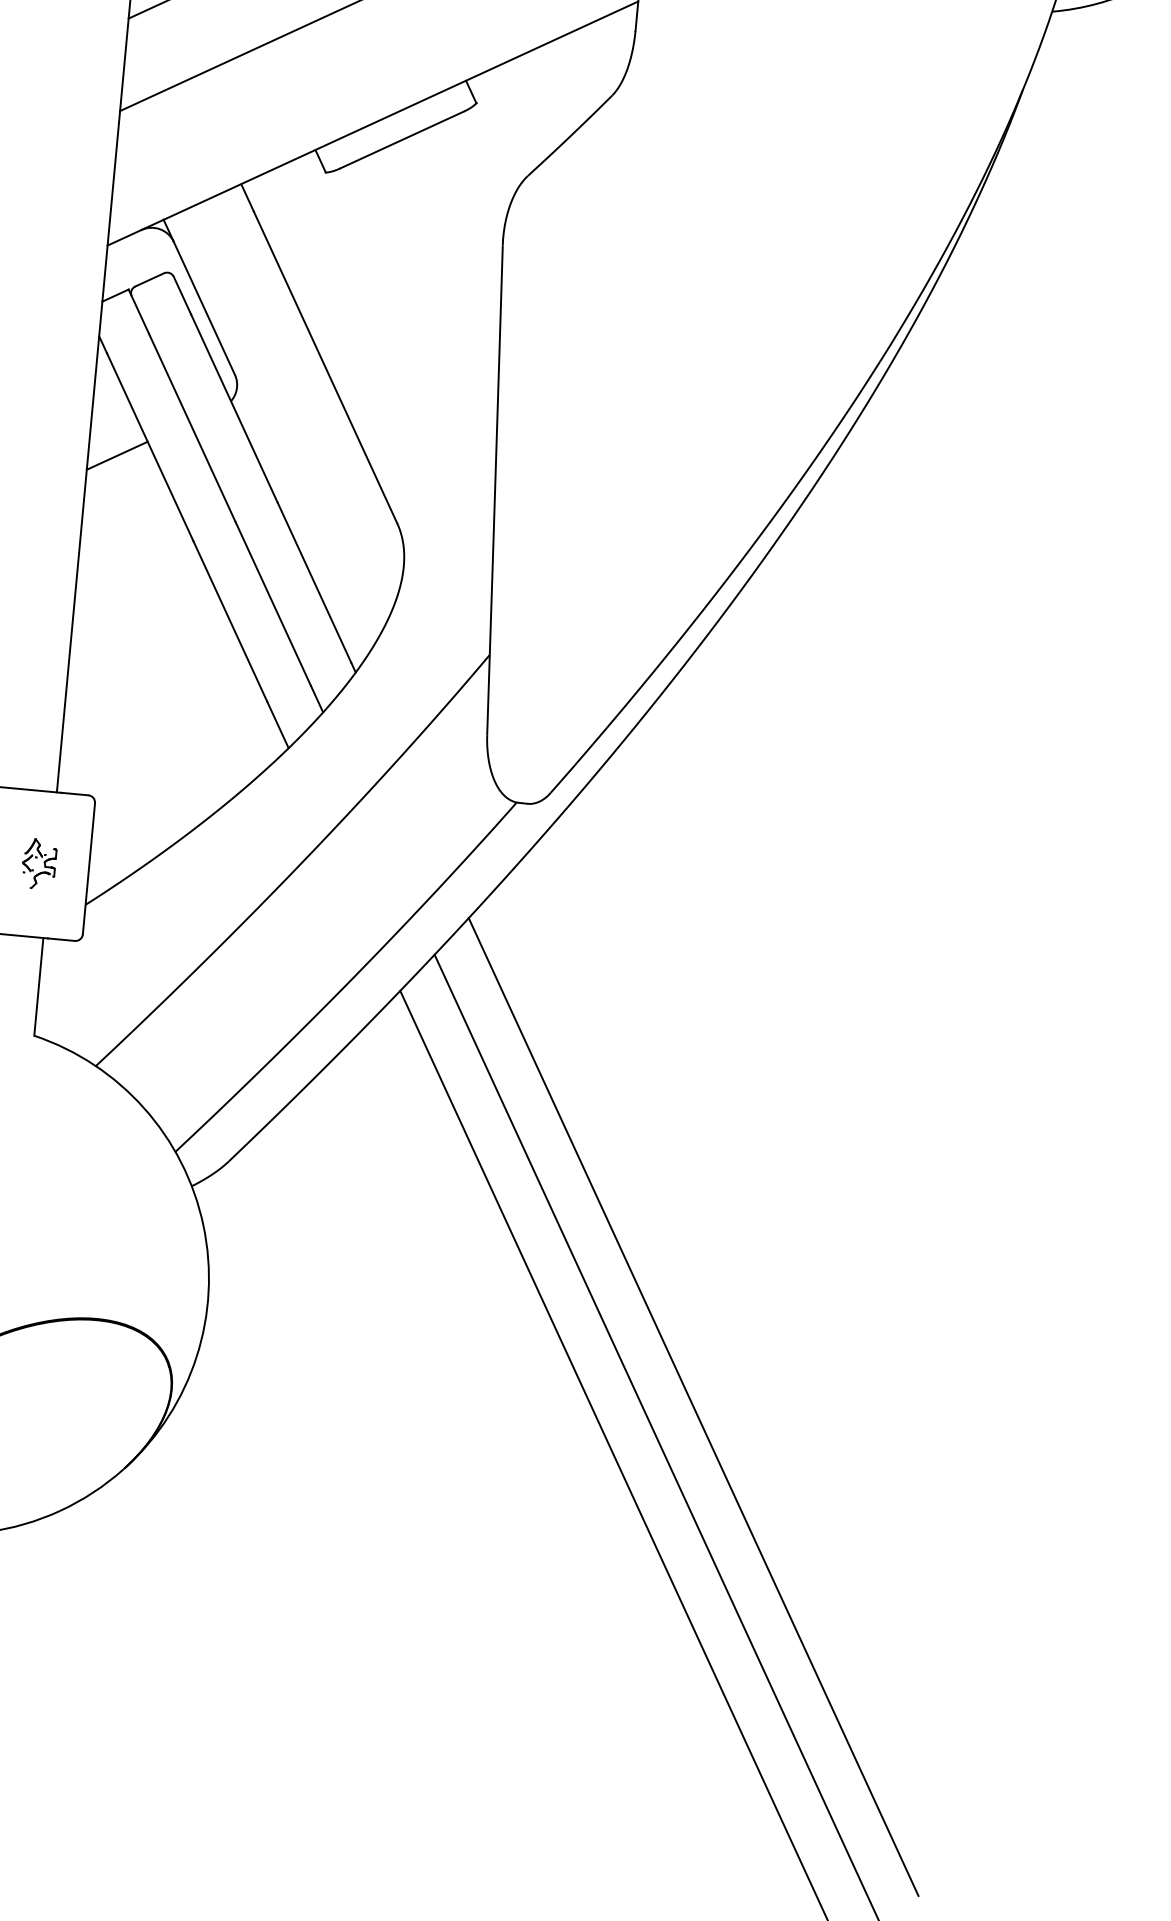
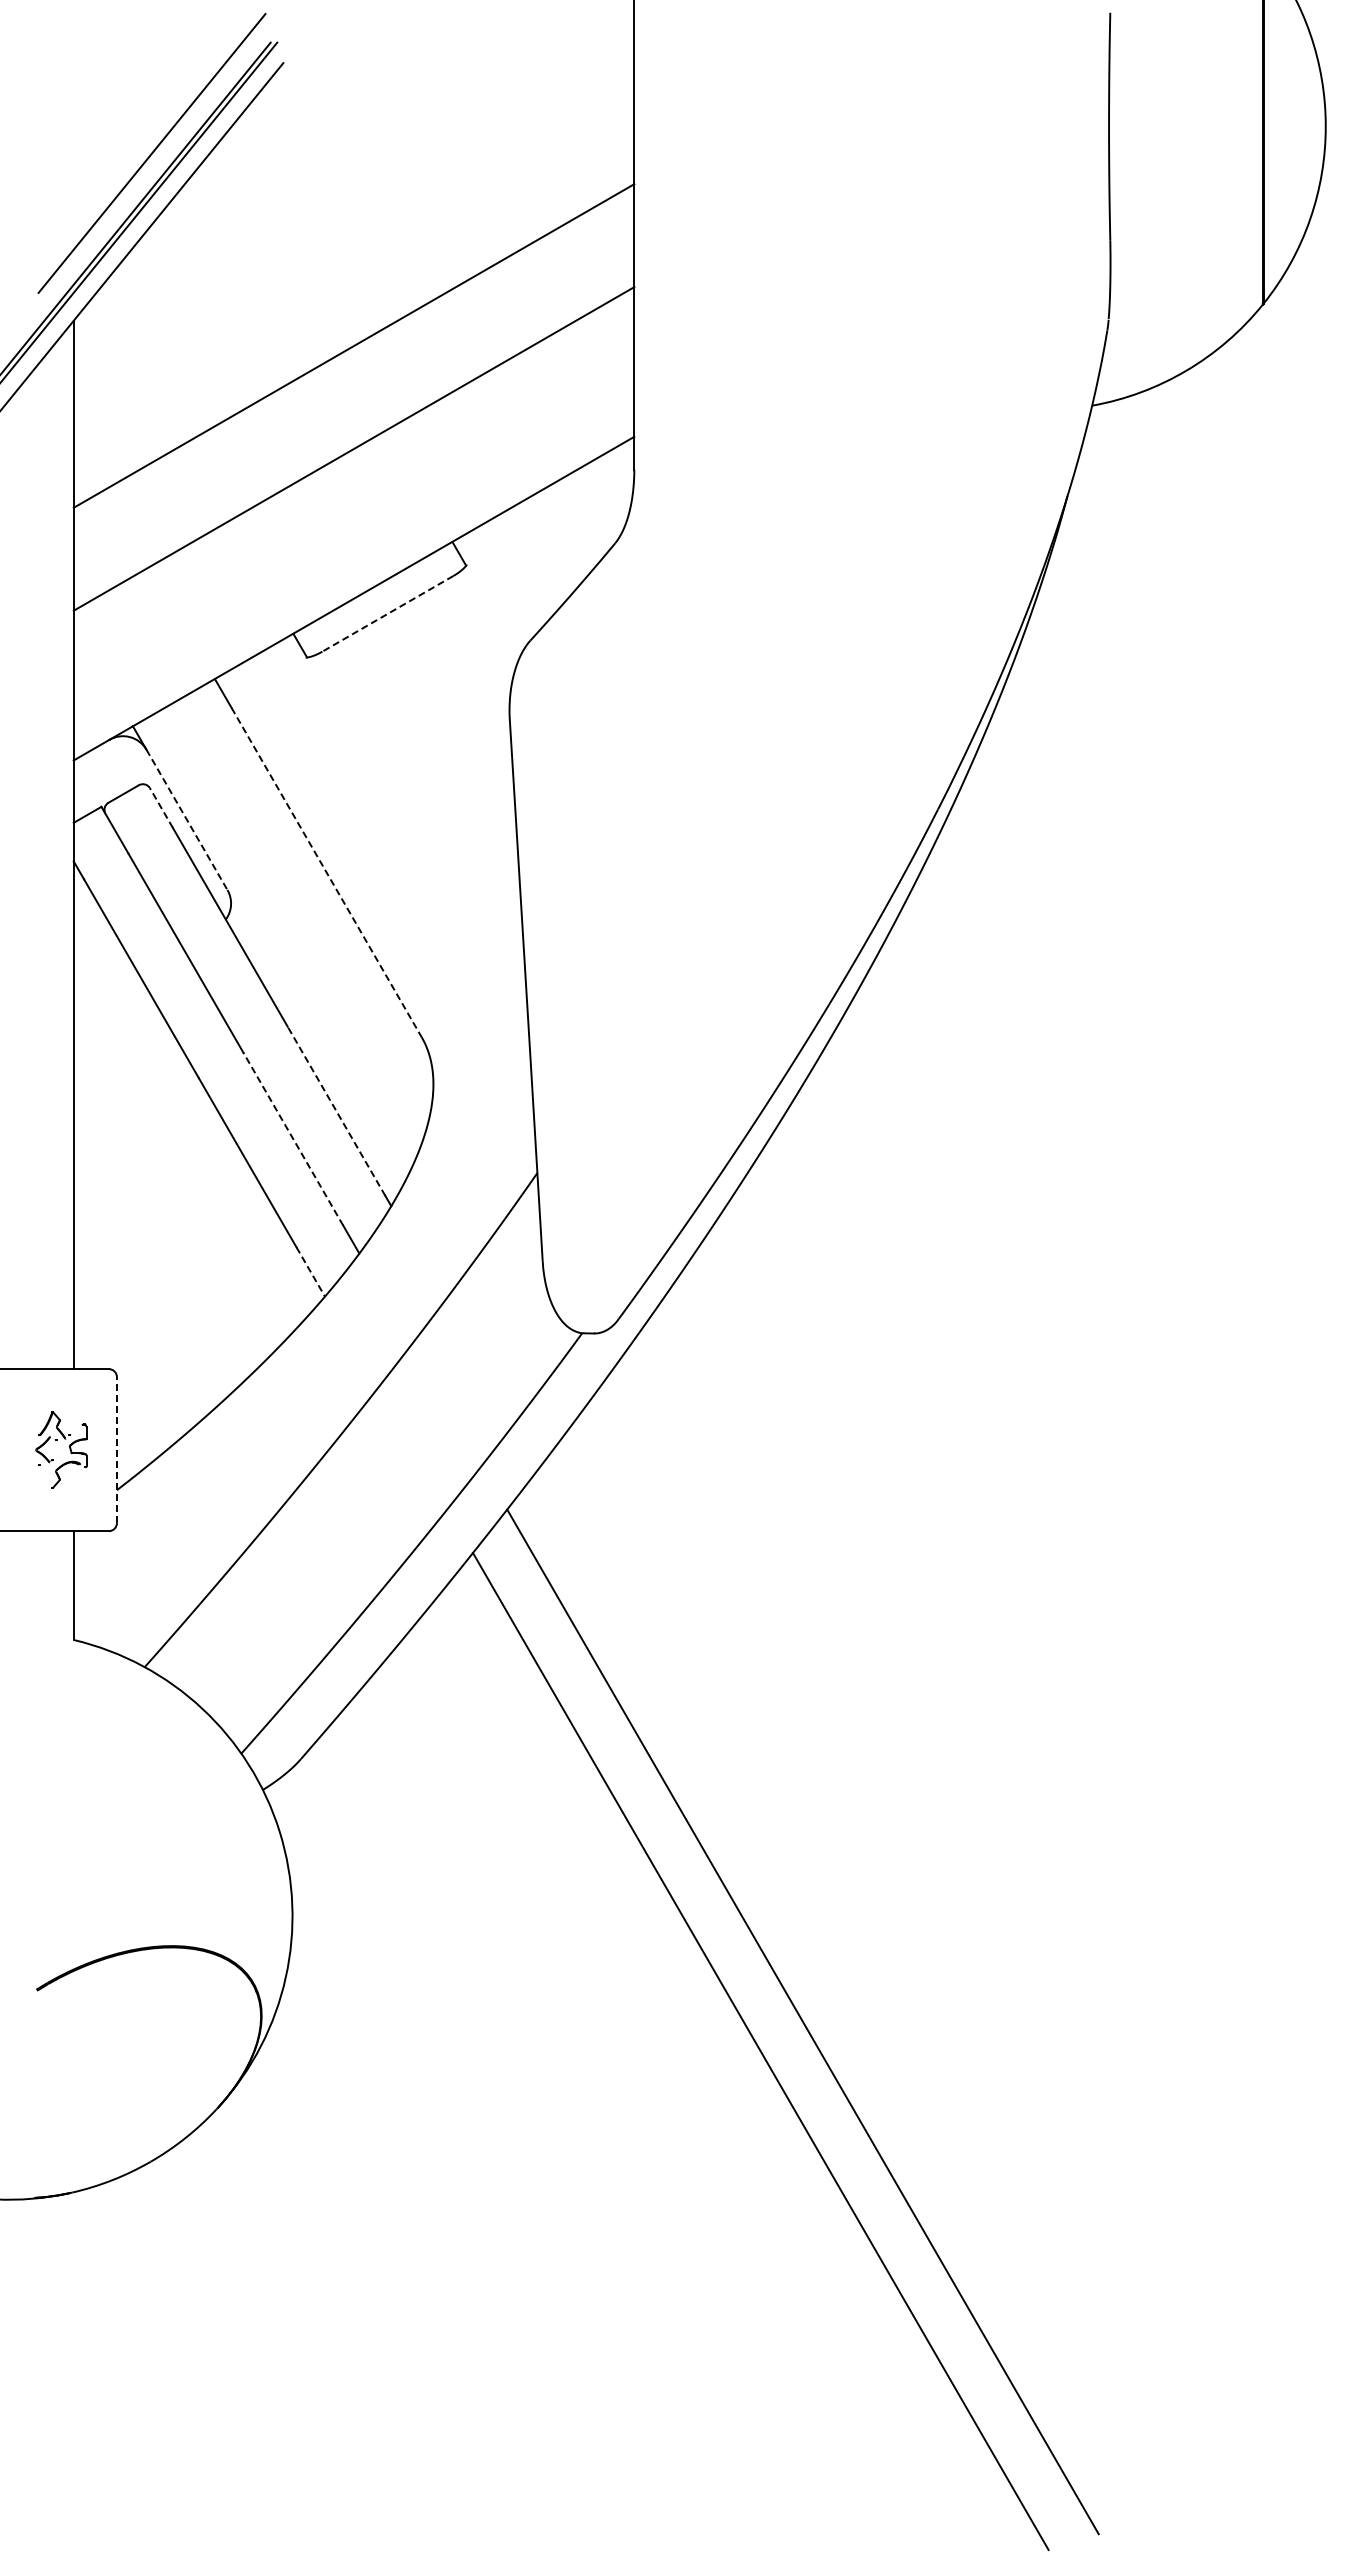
line: (401, 139) -> (387, 613), solid -> dashed
line: (182, 296) -> (161, 808), solid -> dashed
line: (204, 308) -> (187, 820), solid -> dashed
line: (325, 368) -> (326, 873), solid -> dashed
line: (116, 455) -> (105, 991), removed
line: (314, 582) -> (336, 1111), solid -> dashed
line: (273, 604) -> (293, 1139), solid -> dashed
line: (277, 724) -> (310, 1271), solid -> dashed
part: (39, 864) -> (61, 1450), size x1.4
line: (88, 869) -> (116, 1450), solid -> dashed
line: (693, 1406) -> (839, 1981), removed

